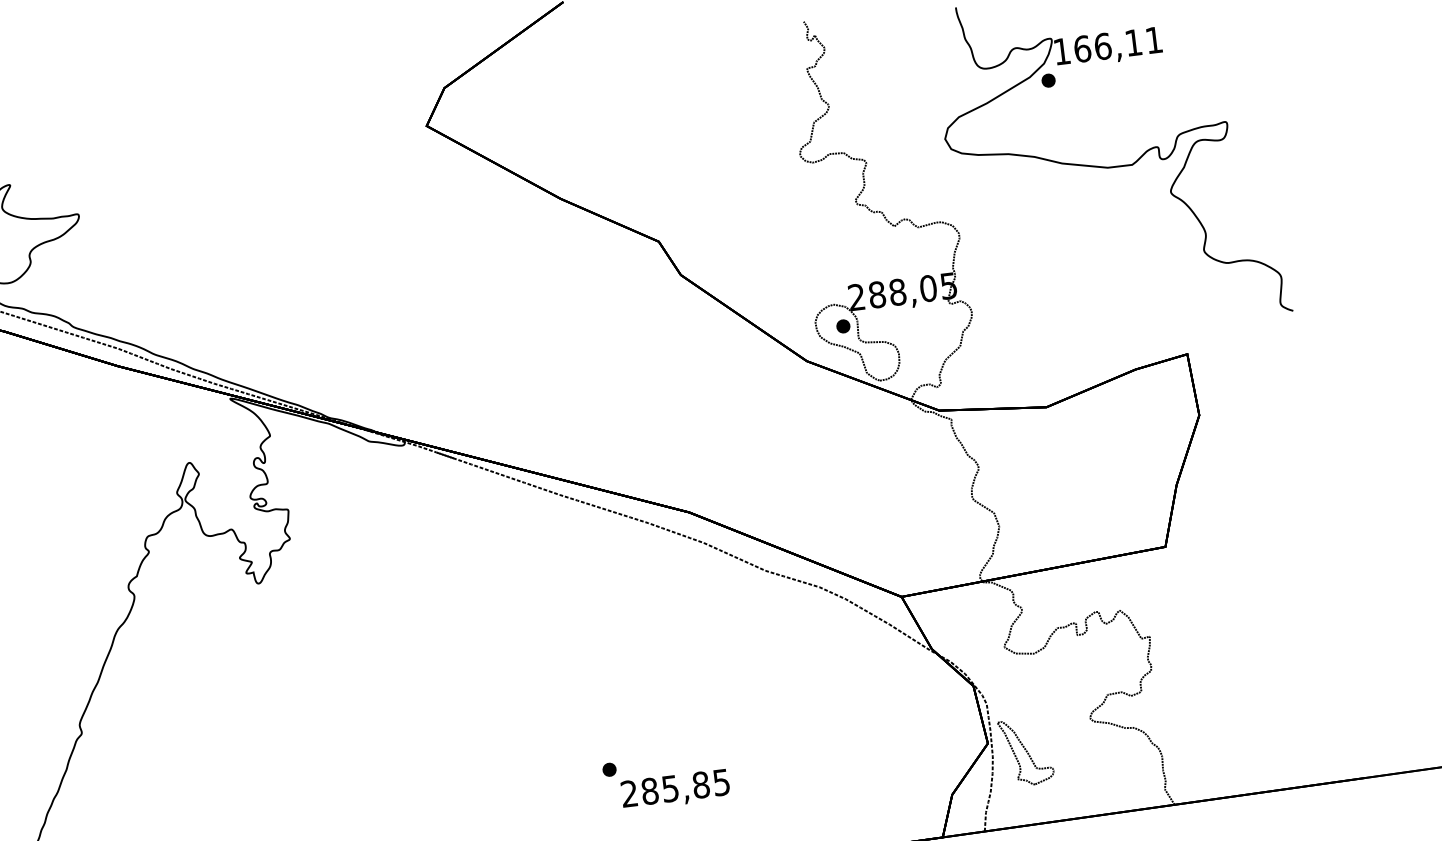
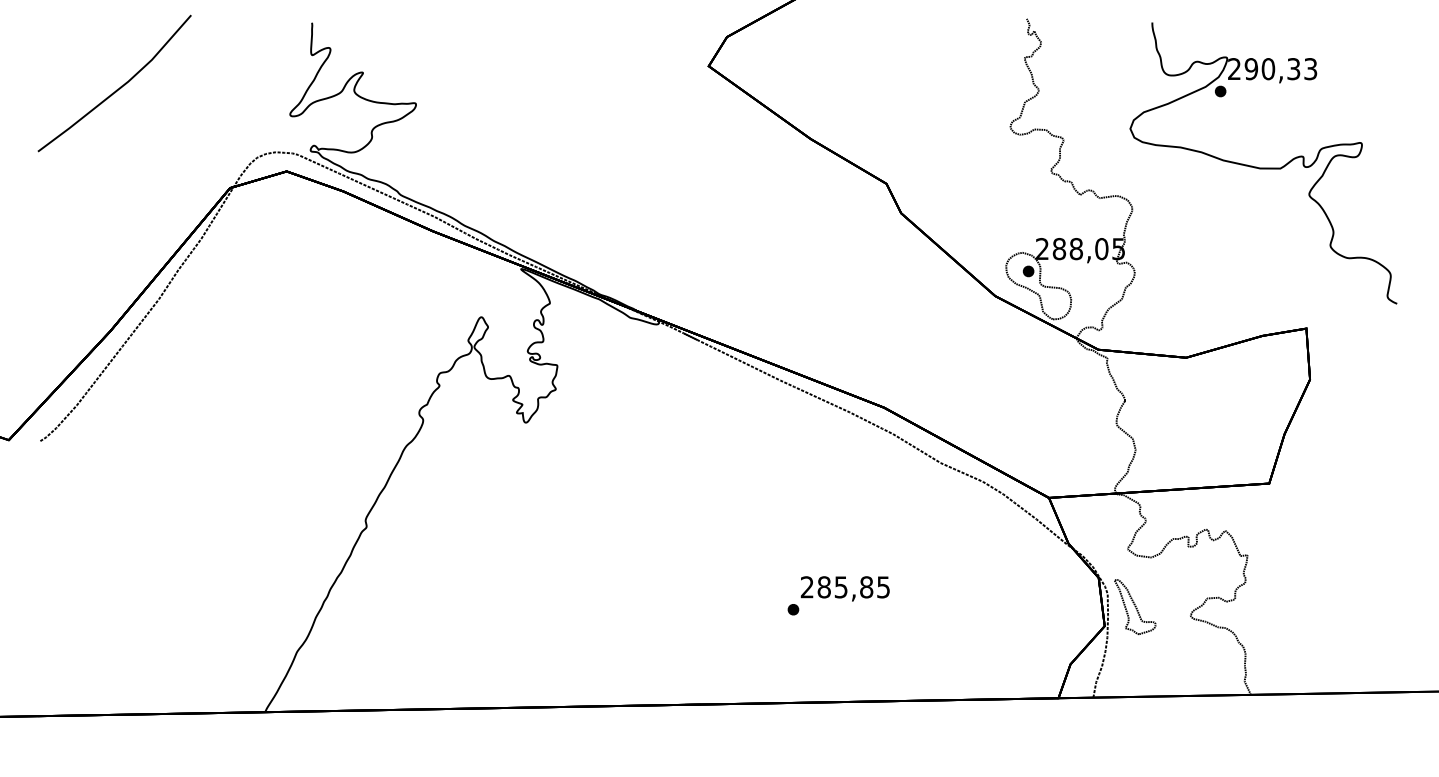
text: (1107, 46) -> (1272, 69), 166,11 -> 290,33
part: (1026, 752) -> (1135, 607), moved
text: (674, 789) -> (844, 588), moved

